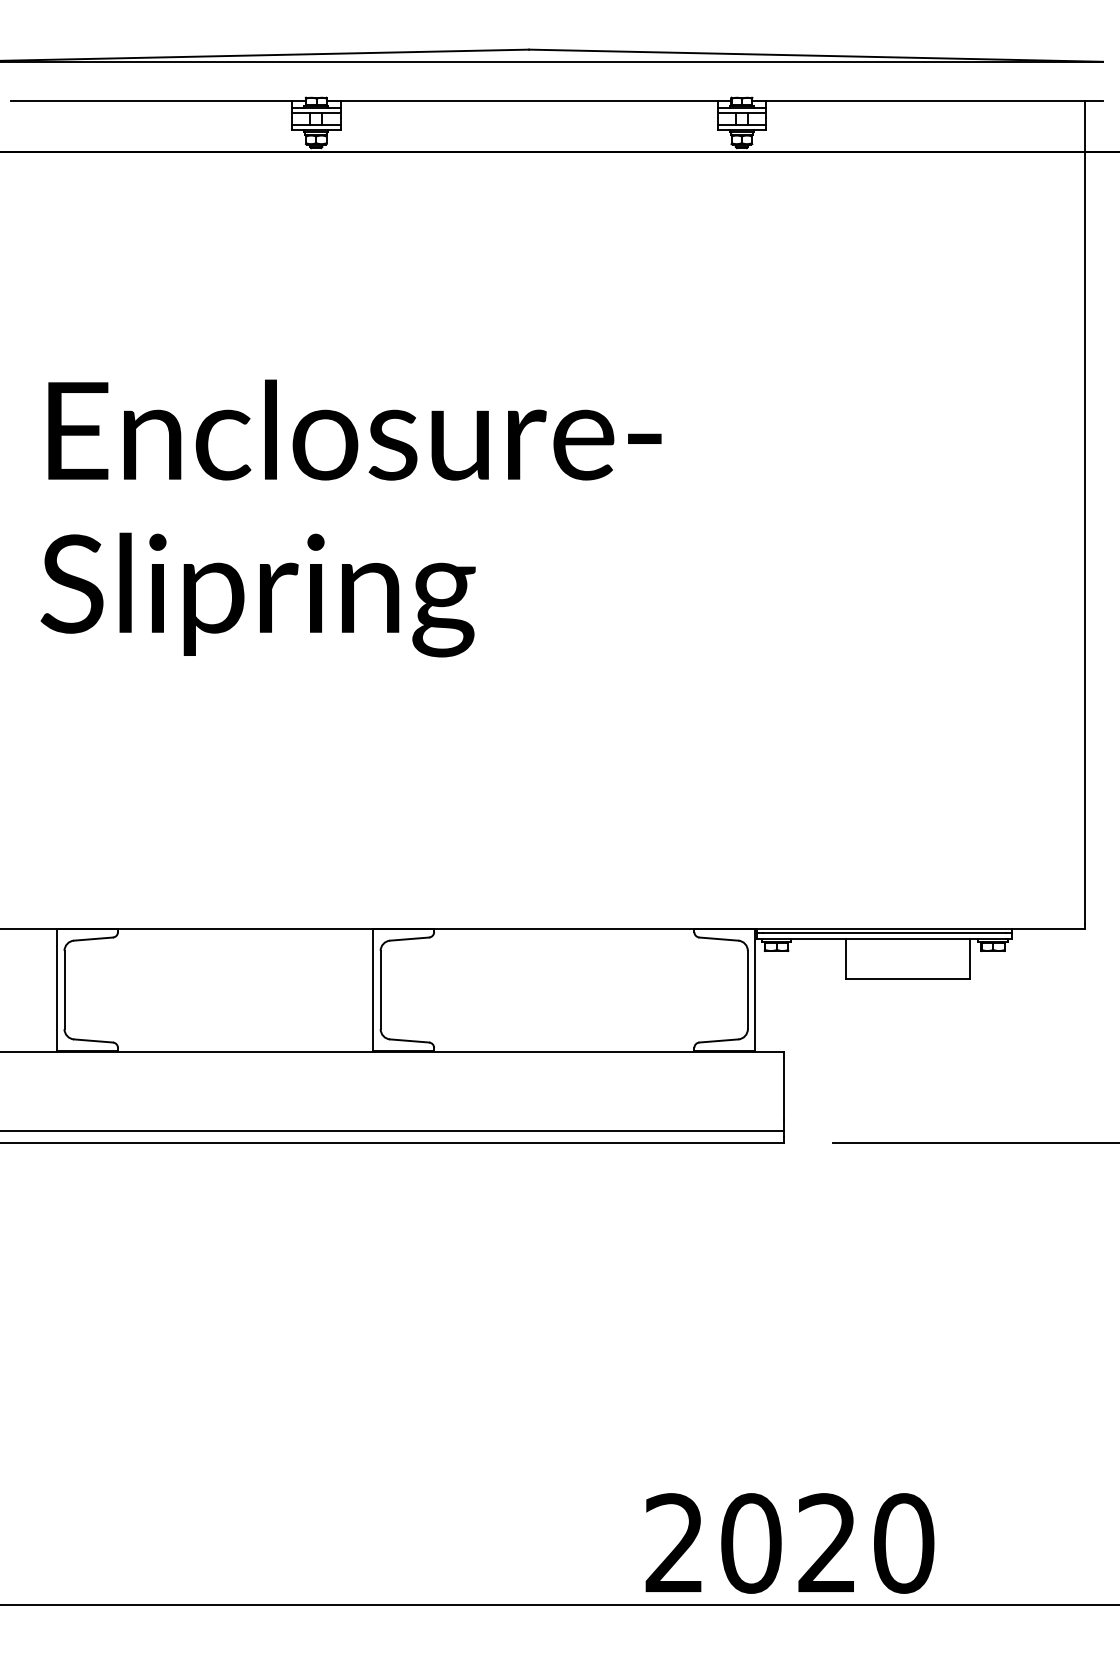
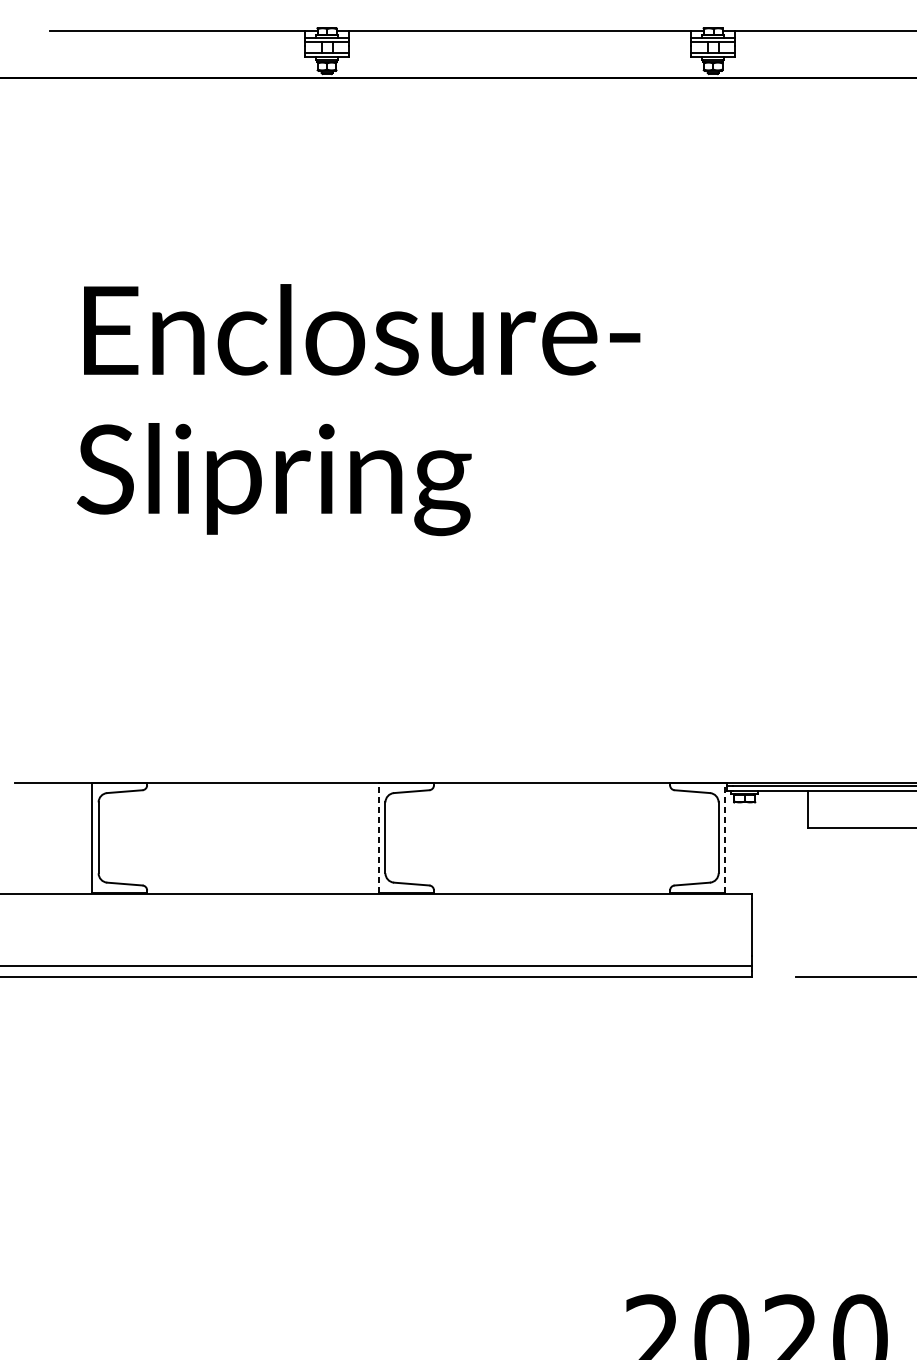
line: (373, 990) -> (378, 838), solid -> dashed
line: (755, 990) -> (725, 838), solid -> dashed

